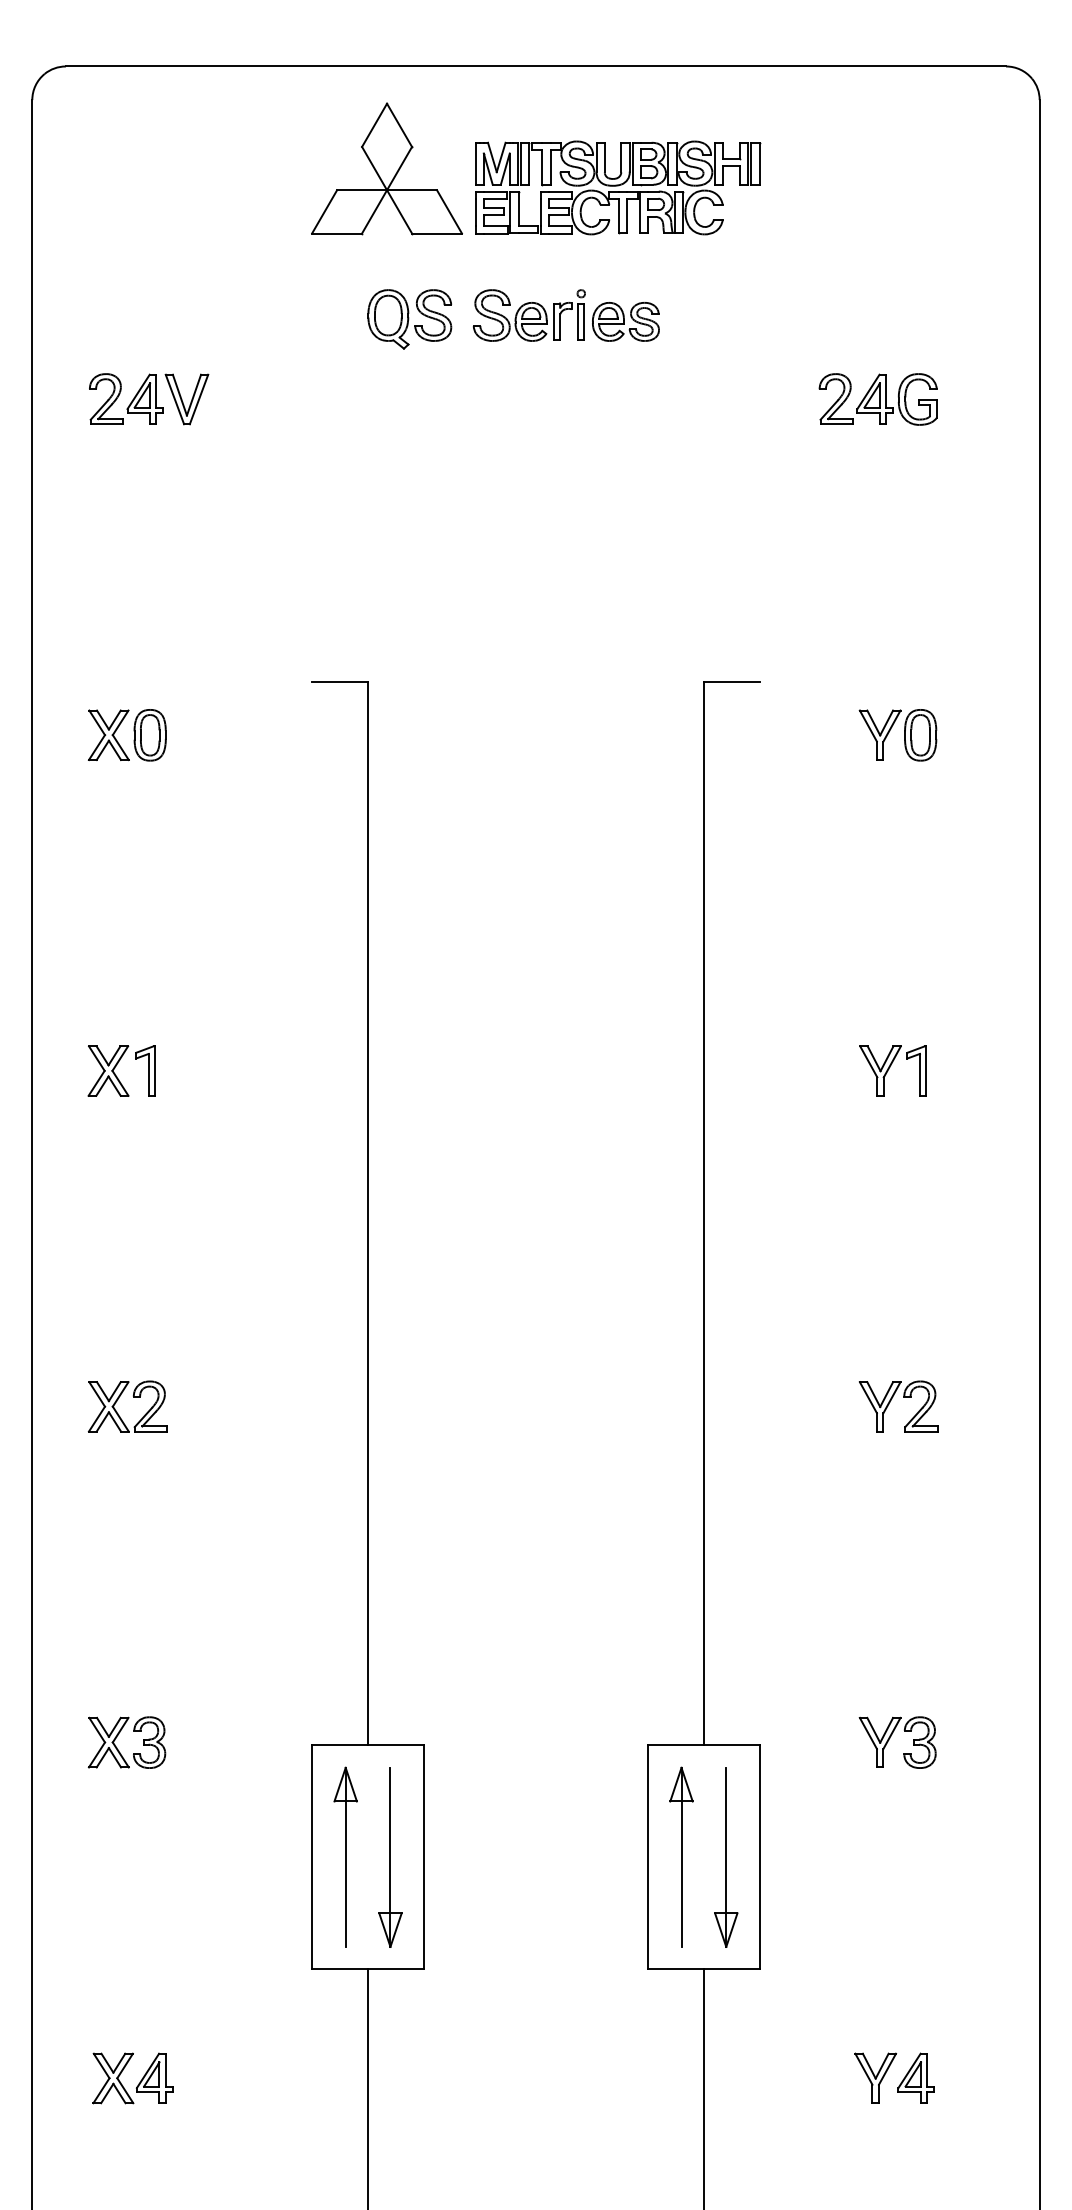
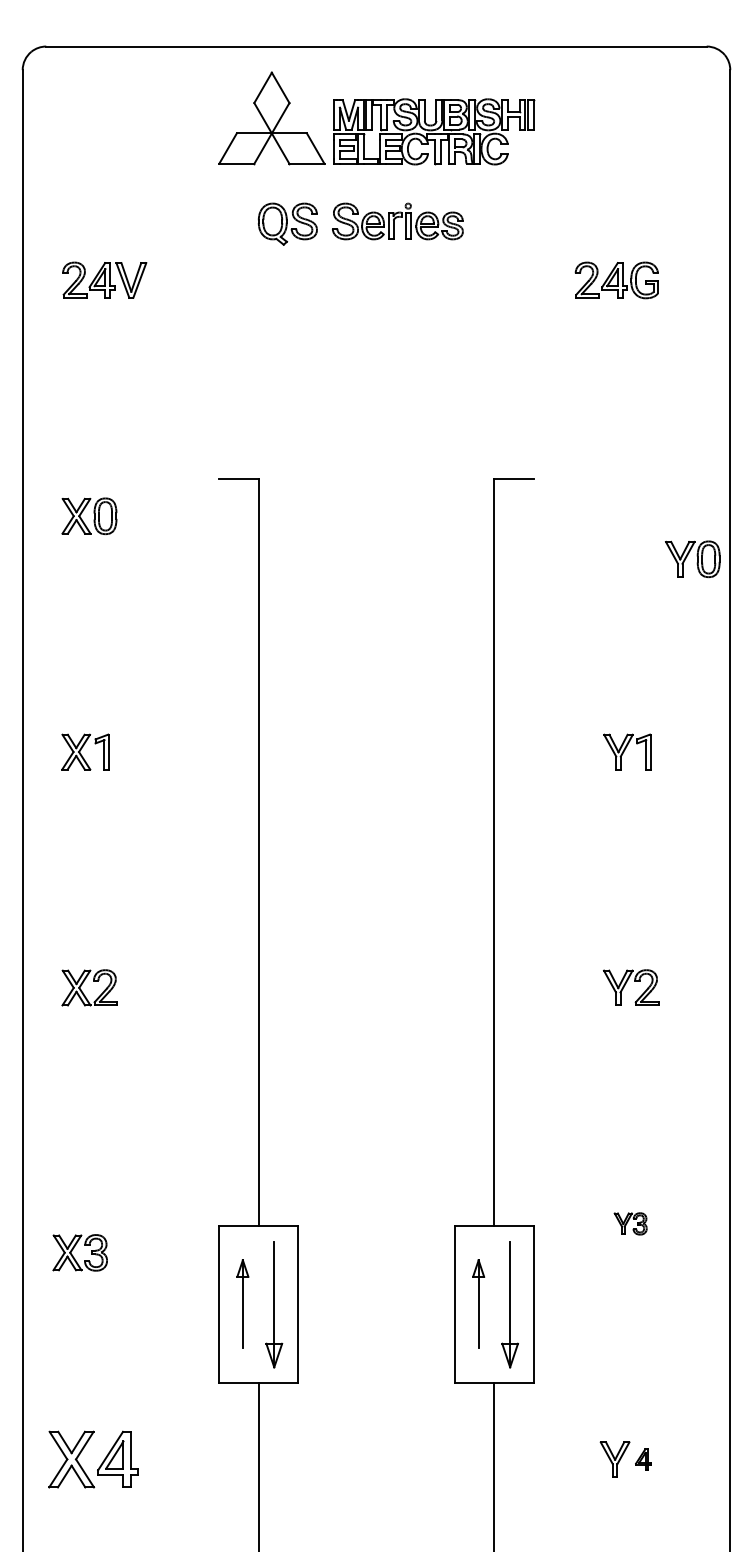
part: (897, 734) -> (692, 558), moved
part: (118, 1736) -> (74, 1248), moved
part: (897, 1742) -> (630, 1223), size x0.6
part: (345, 1856) -> (242, 1303), size x0.7
part: (681, 1856) -> (478, 1303), size x0.7
part: (131, 2078) -> (92, 1459), size x1.6
part: (916, 2078) -> (643, 1459), size x0.6

